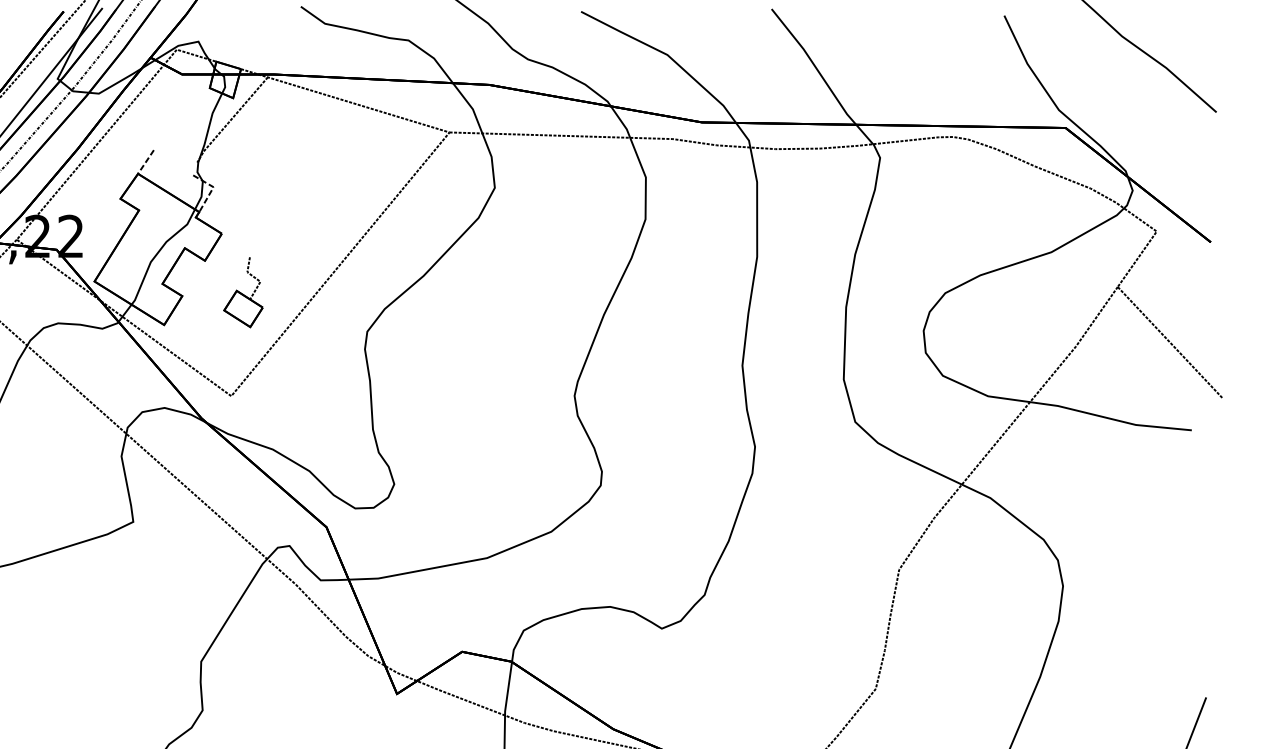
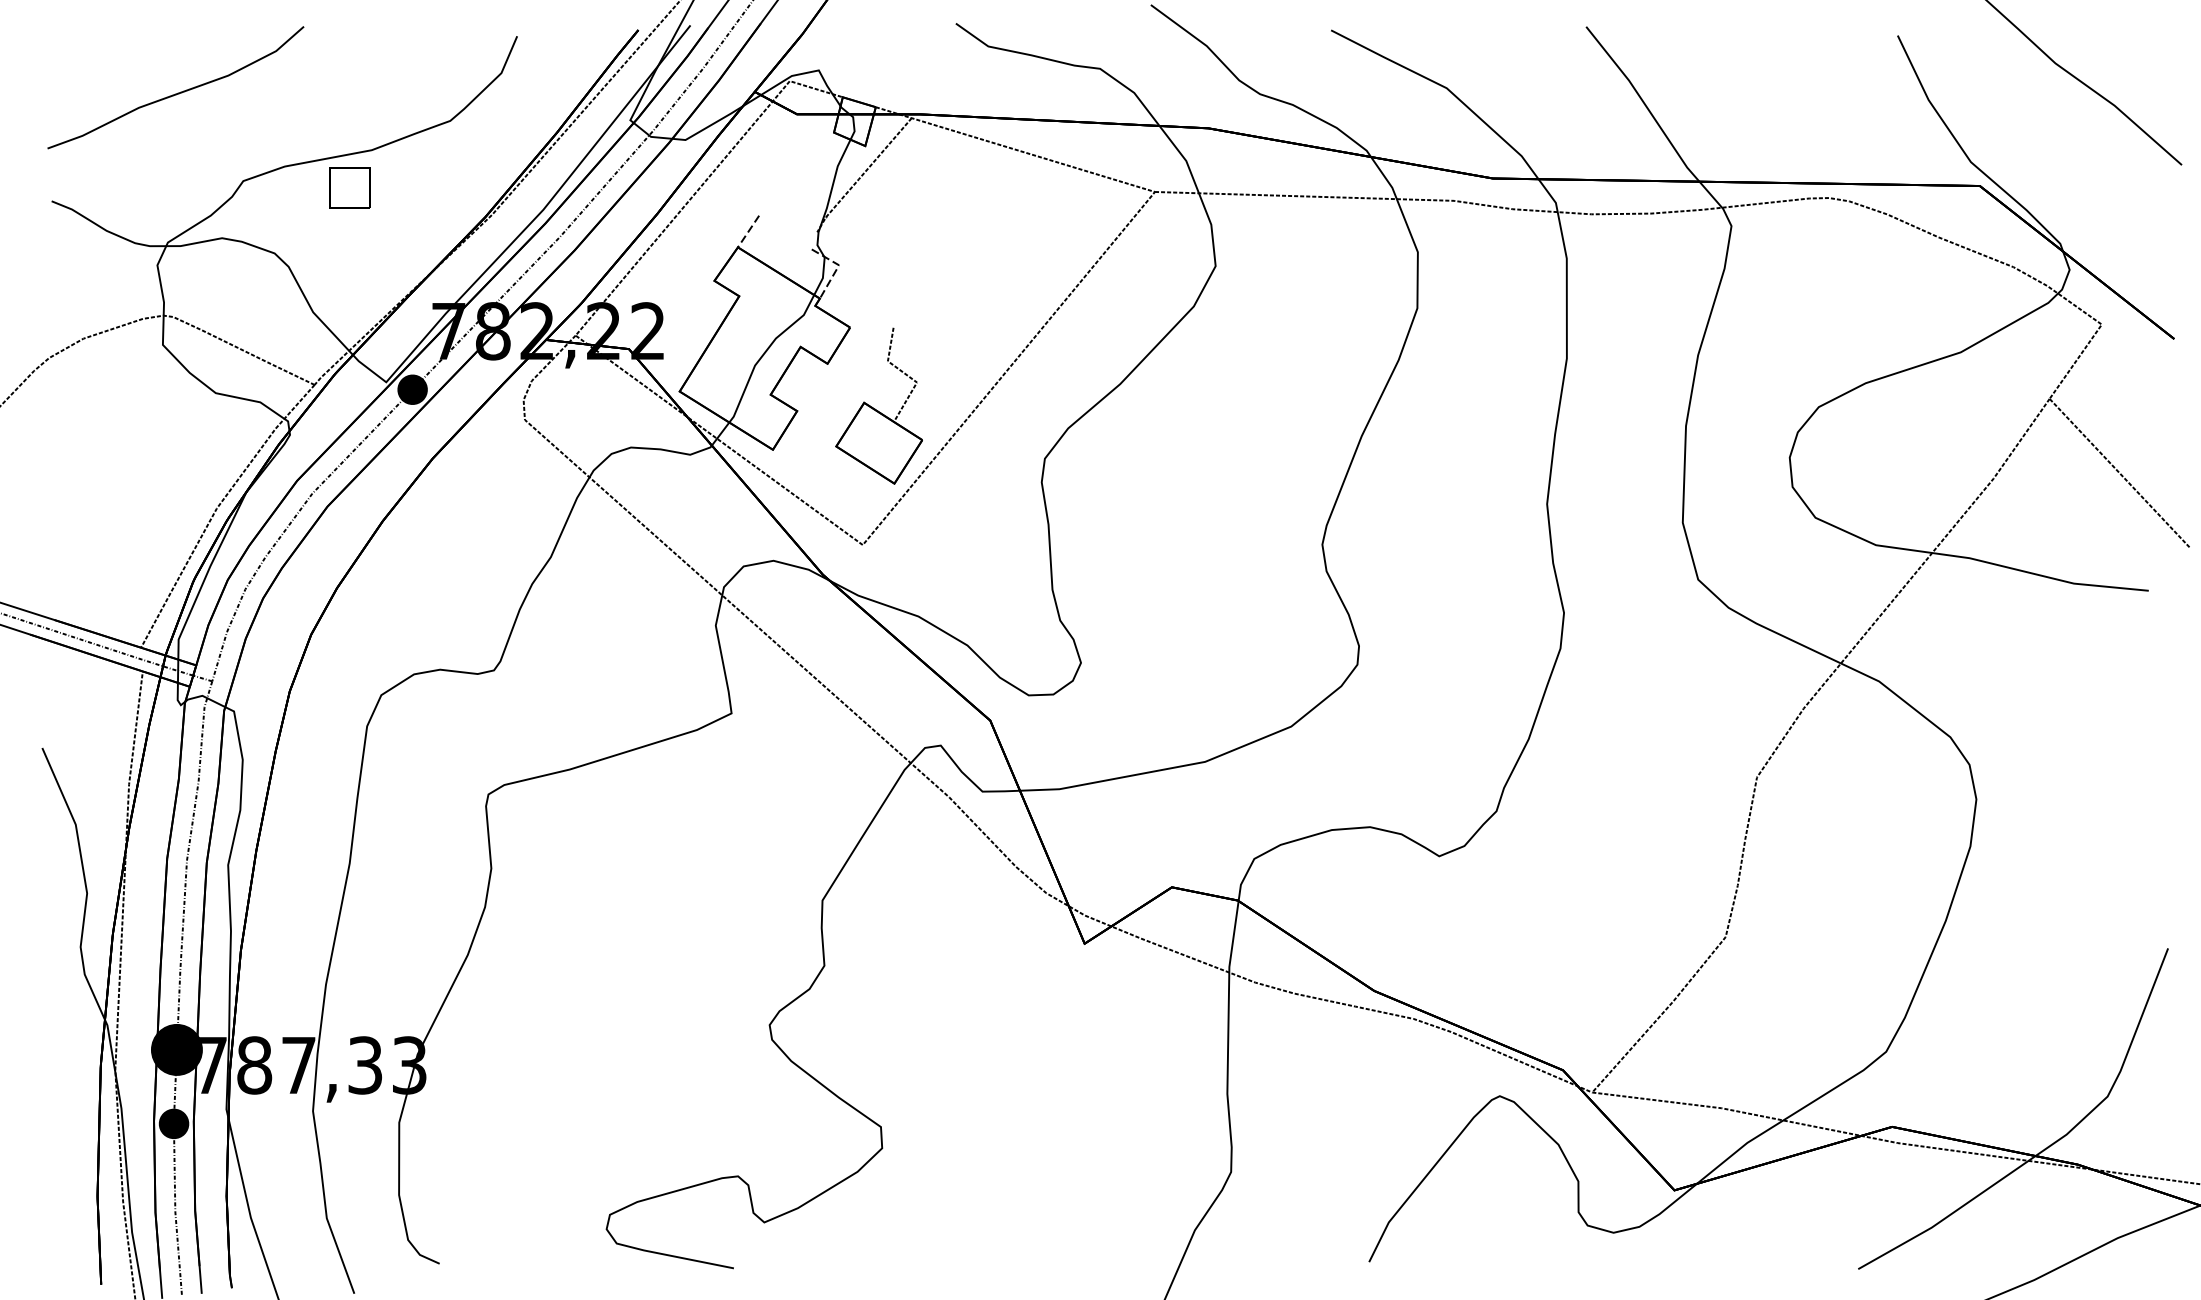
part: (243, 291) -> (878, 405), size x1.67

